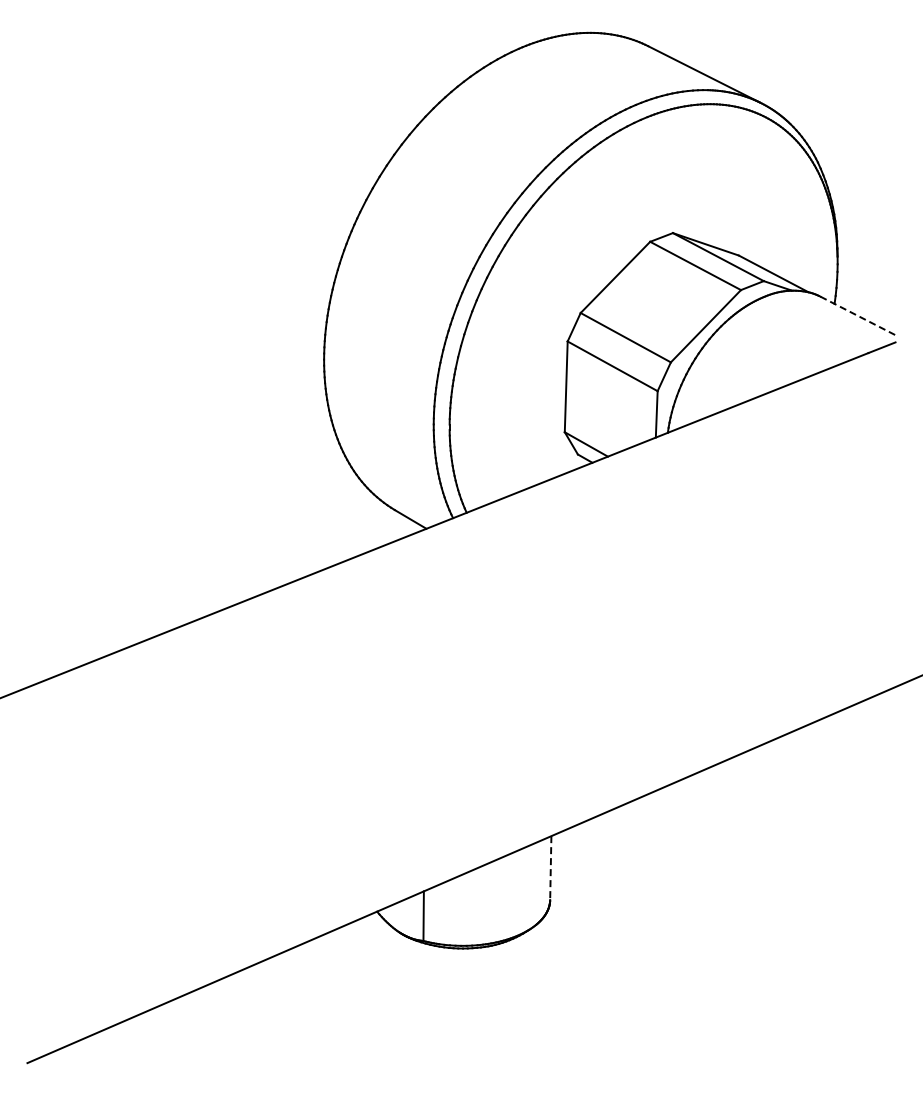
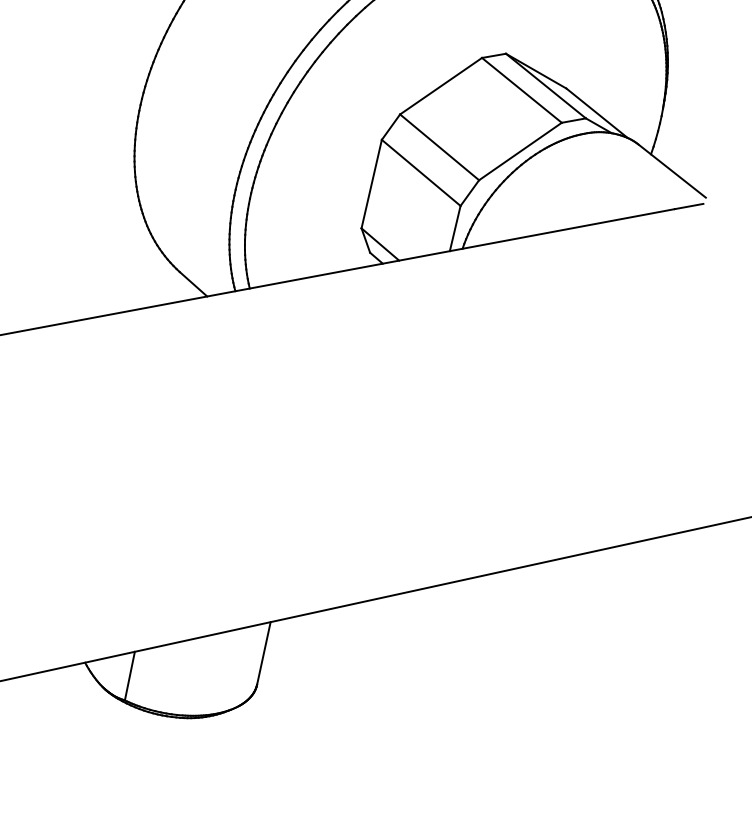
line: (858, 316) -> (672, 171), dashed -> solid
line: (550, 868) -> (263, 653), dashed -> solid

